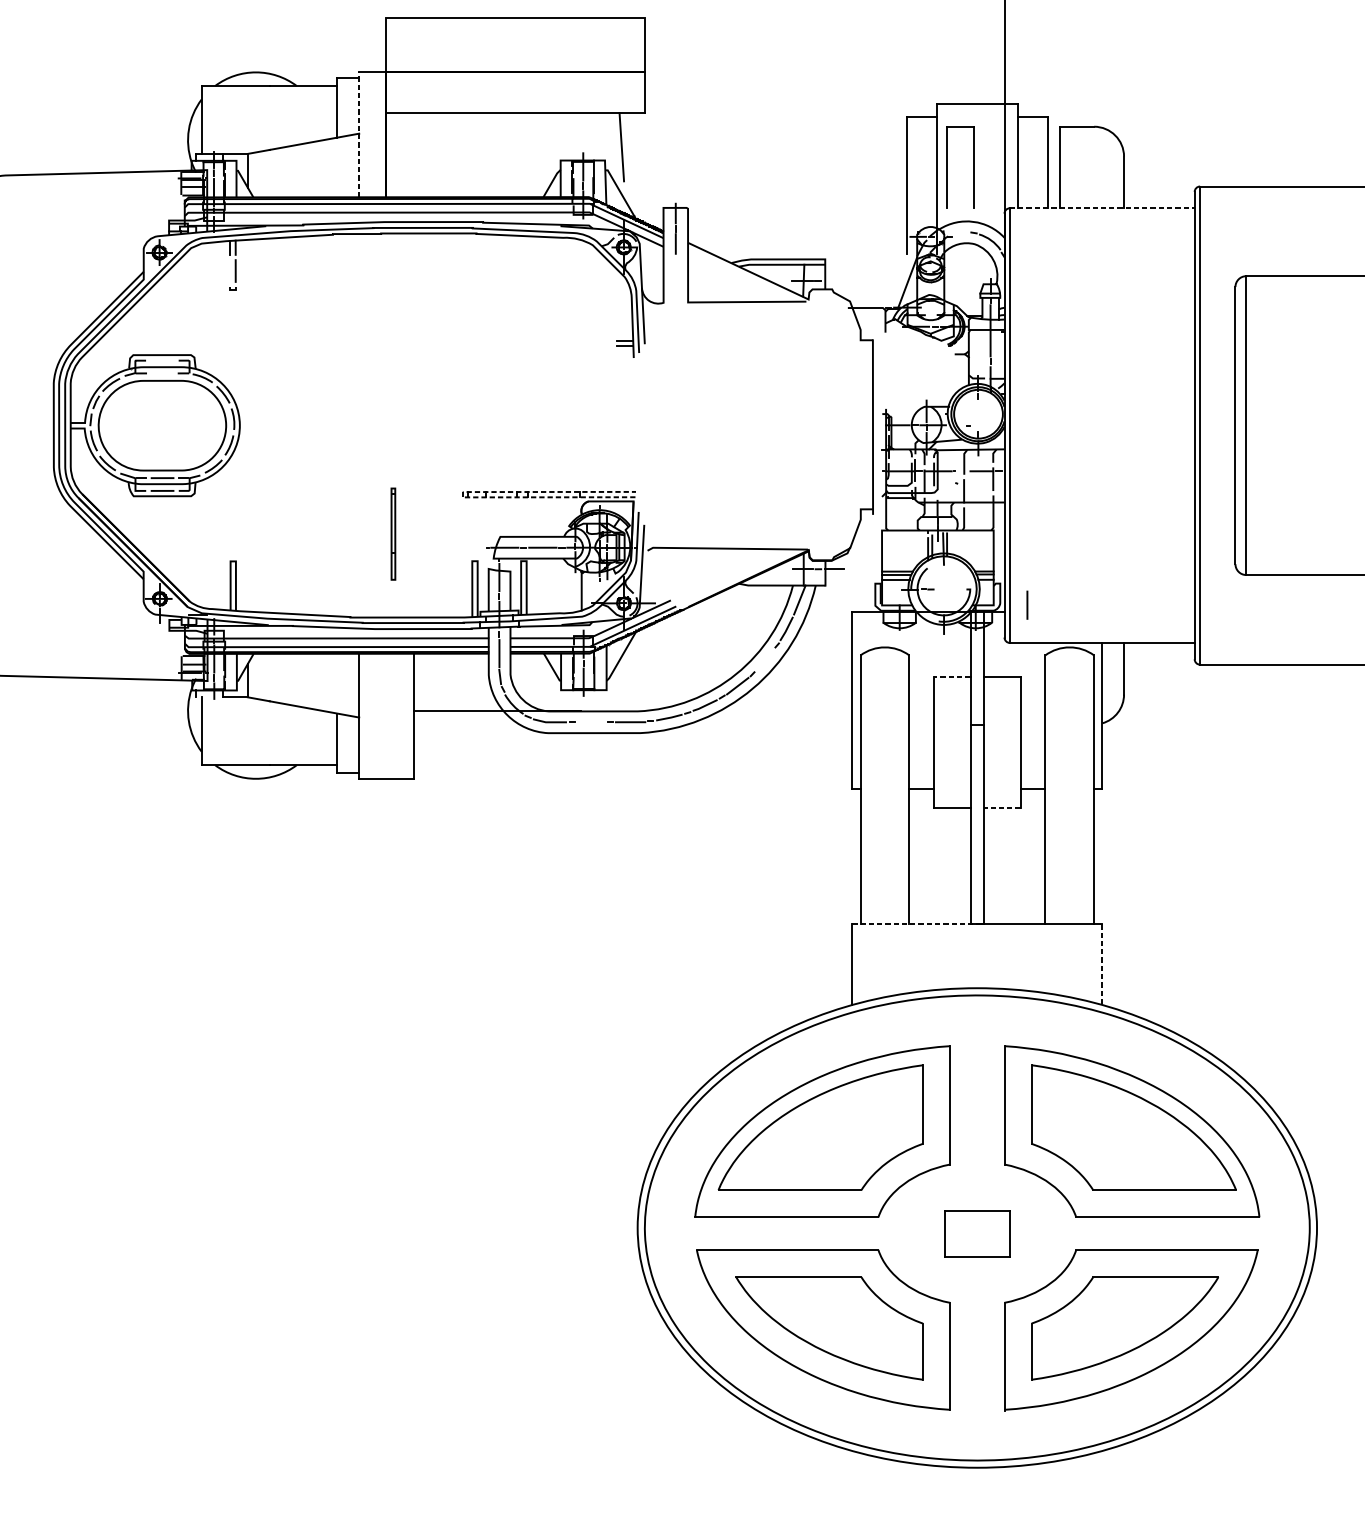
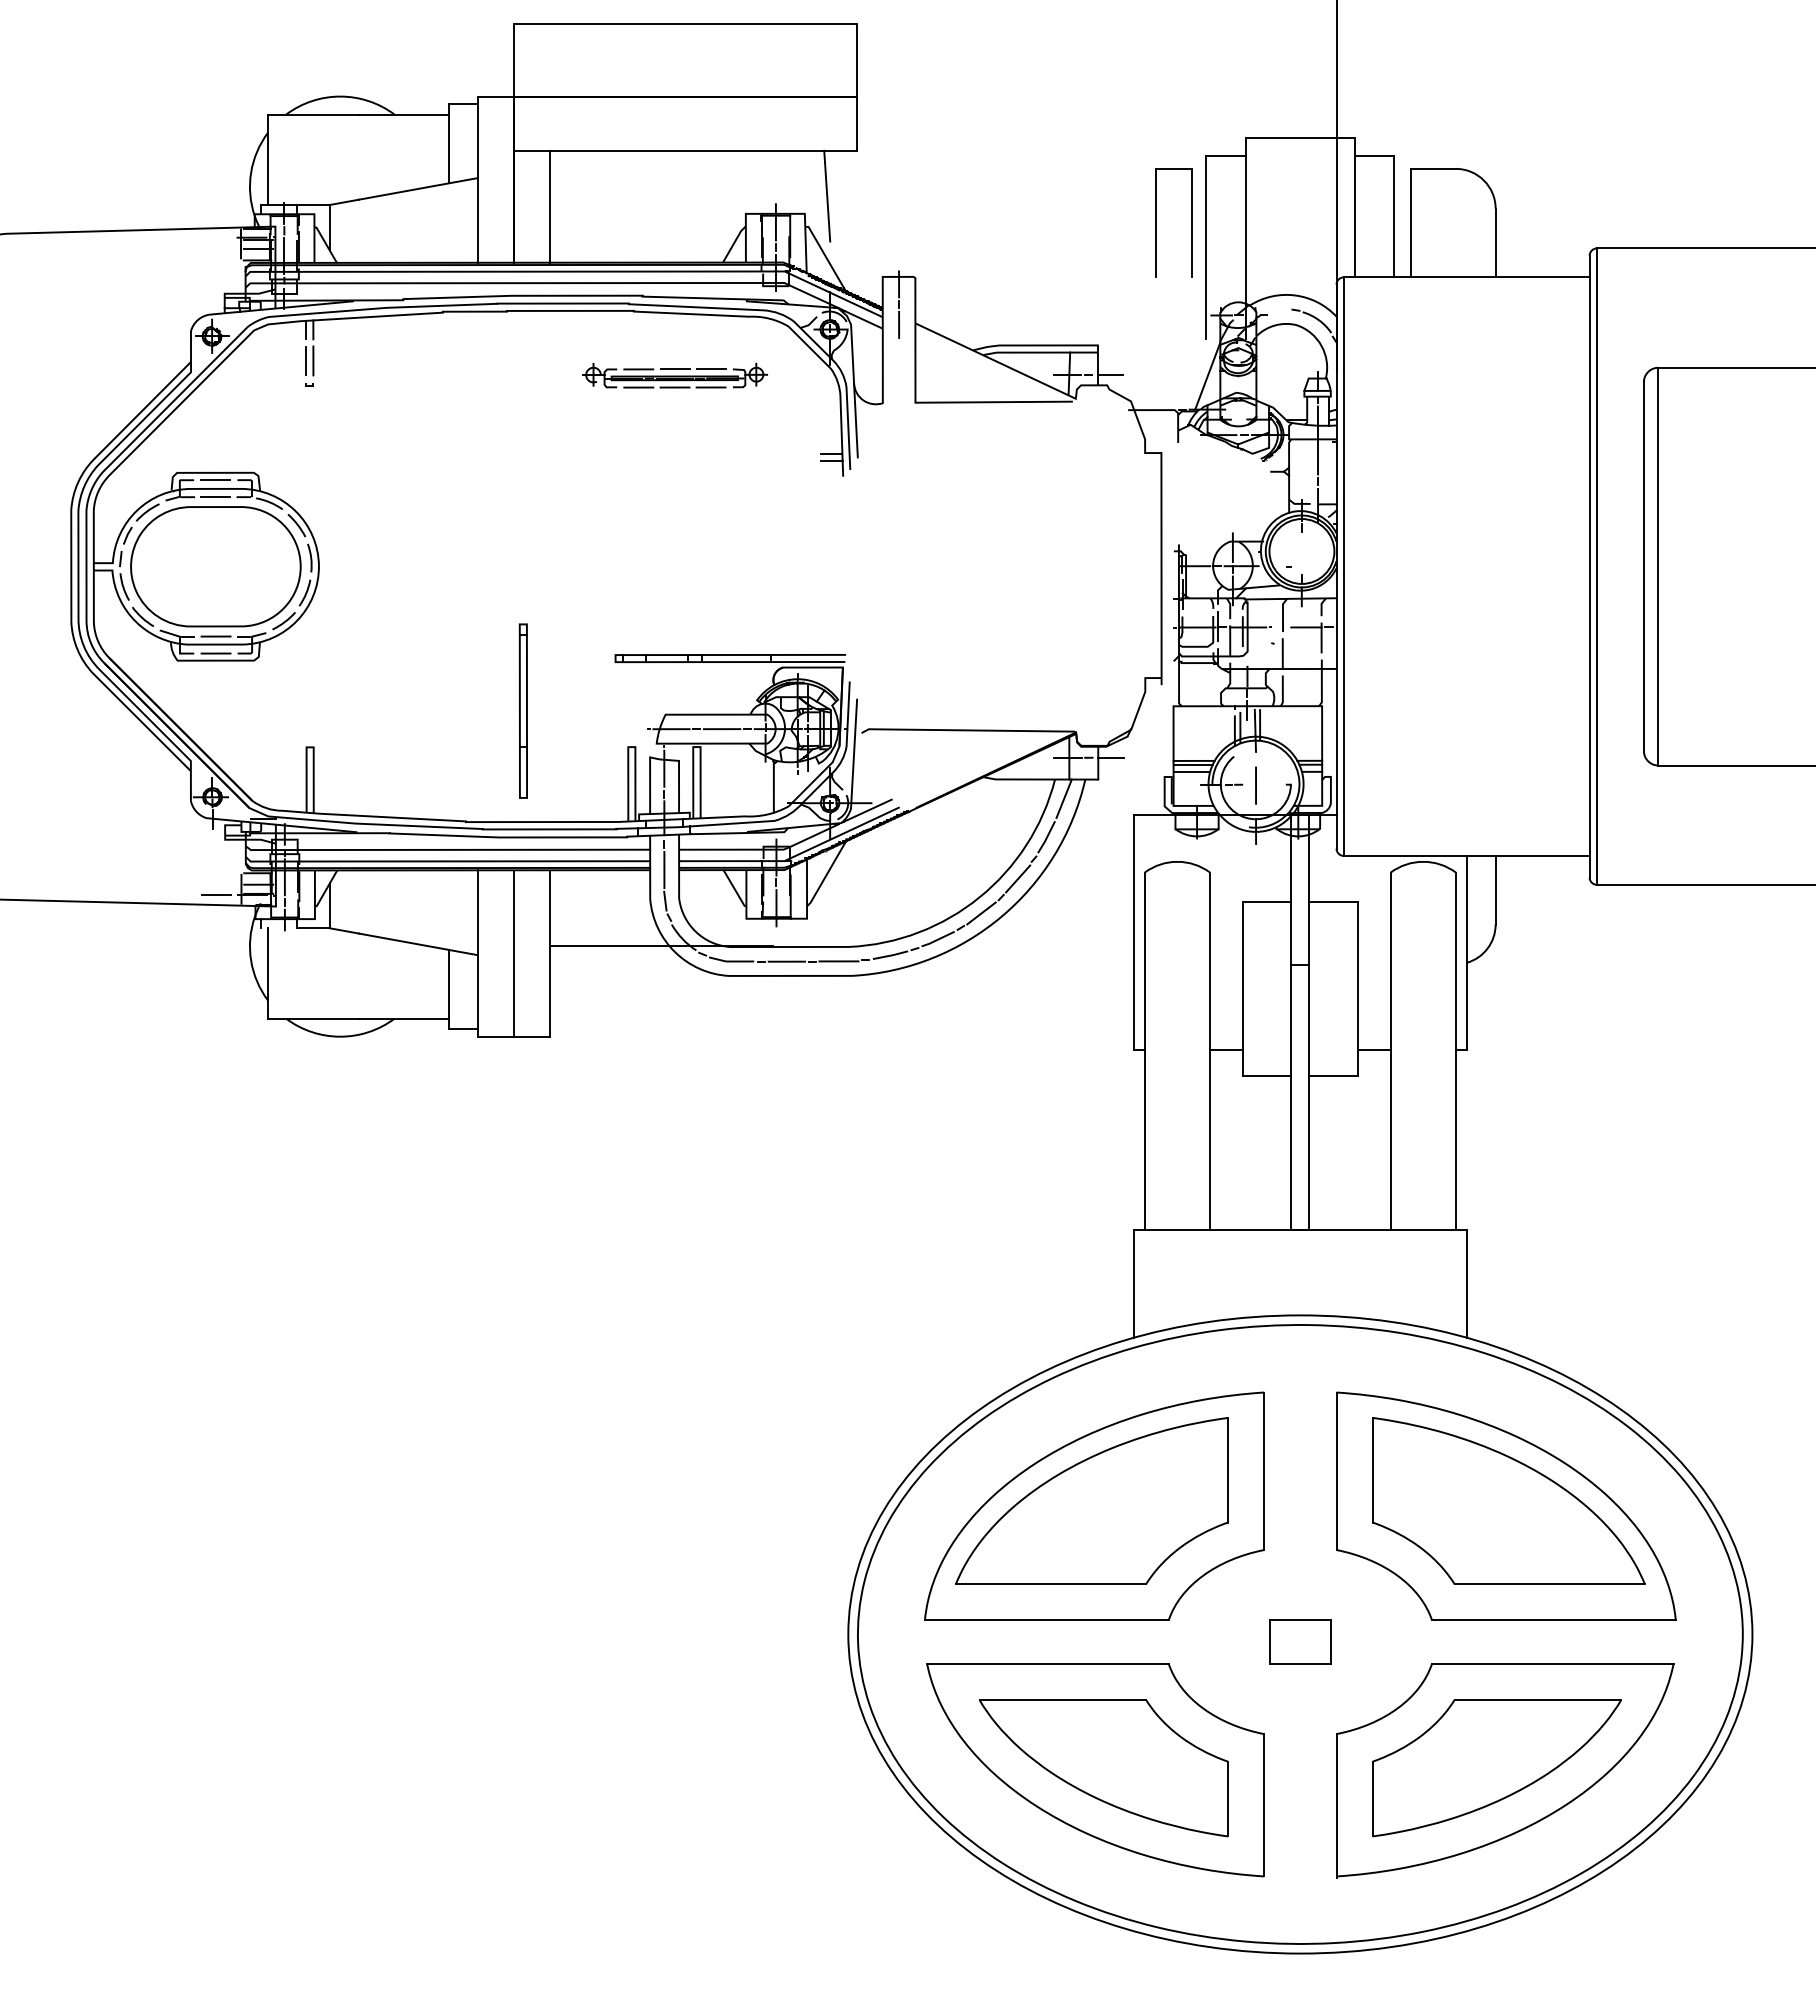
line: (359, 134) -> (477, 179), dashed -> solid
line: (413, 155) -> (550, 206), added
part: (947, 167) -> (1156, 222), moved
line: (1102, 208) -> (1466, 277), dashed -> solid
line: (230, 270) -> (306, 360), added
part: (507, 281) -> (674, 375), added
line: (834, 281) -> (1110, 374), added
line: (162, 360) -> (215, 480), added
line: (162, 373) -> (215, 497), added
line: (462, 493) -> (615, 657), dashed -> solid
part: (392, 533) -> (522, 710), size x1.43
line: (1027, 605) -> (1255, 785), moved
line: (765, 659) -> (1018, 878), added
line: (162, 671) -> (215, 894), added
line: (951, 677) -> (1266, 901), dashed -> solid
line: (386, 716) -> (513, 953), added
line: (591, 722) -> (786, 961), added
line: (1002, 807) -> (1333, 1075), dashed -> solid
line: (915, 924) -> (1217, 1230), dashed -> solid
line: (1102, 965) -> (1466, 1284), dashed -> solid
part: (977, 1233) -> (1300, 1641), size x0.71

